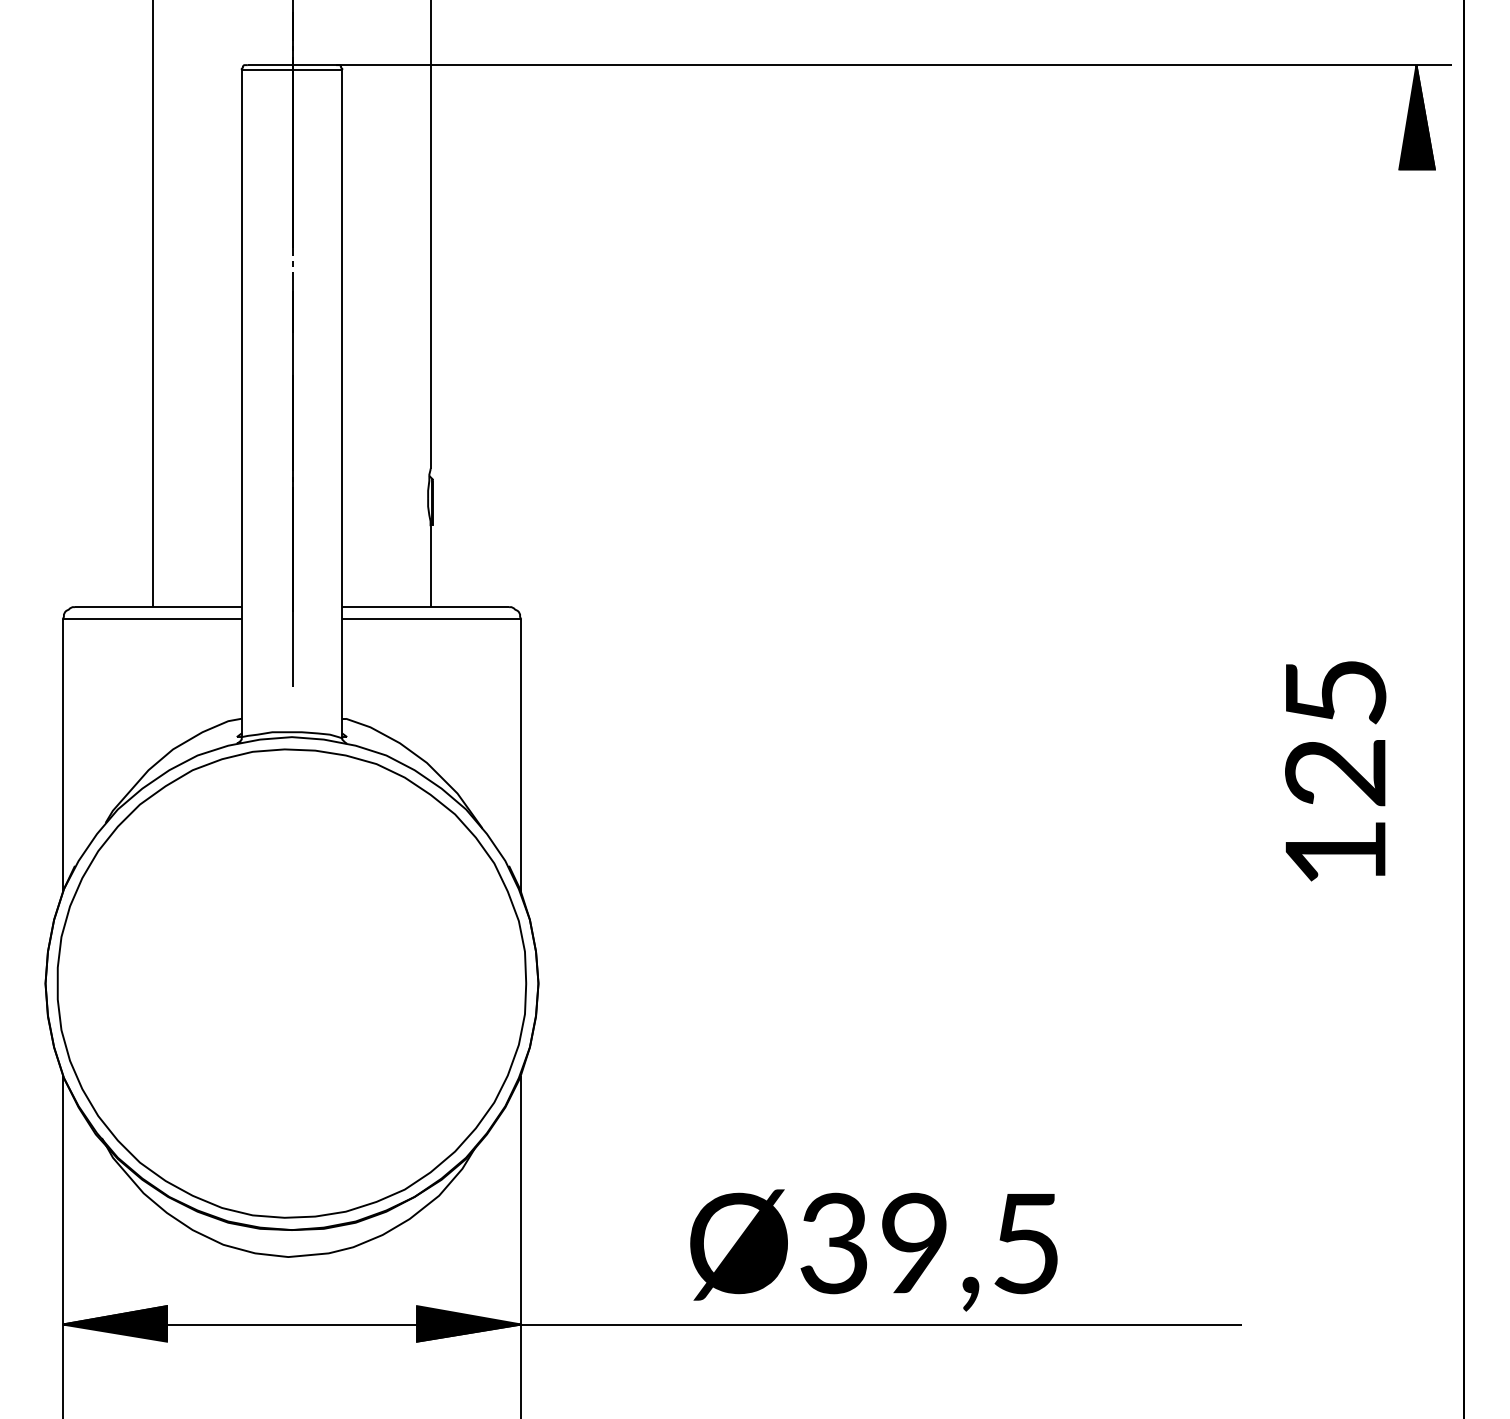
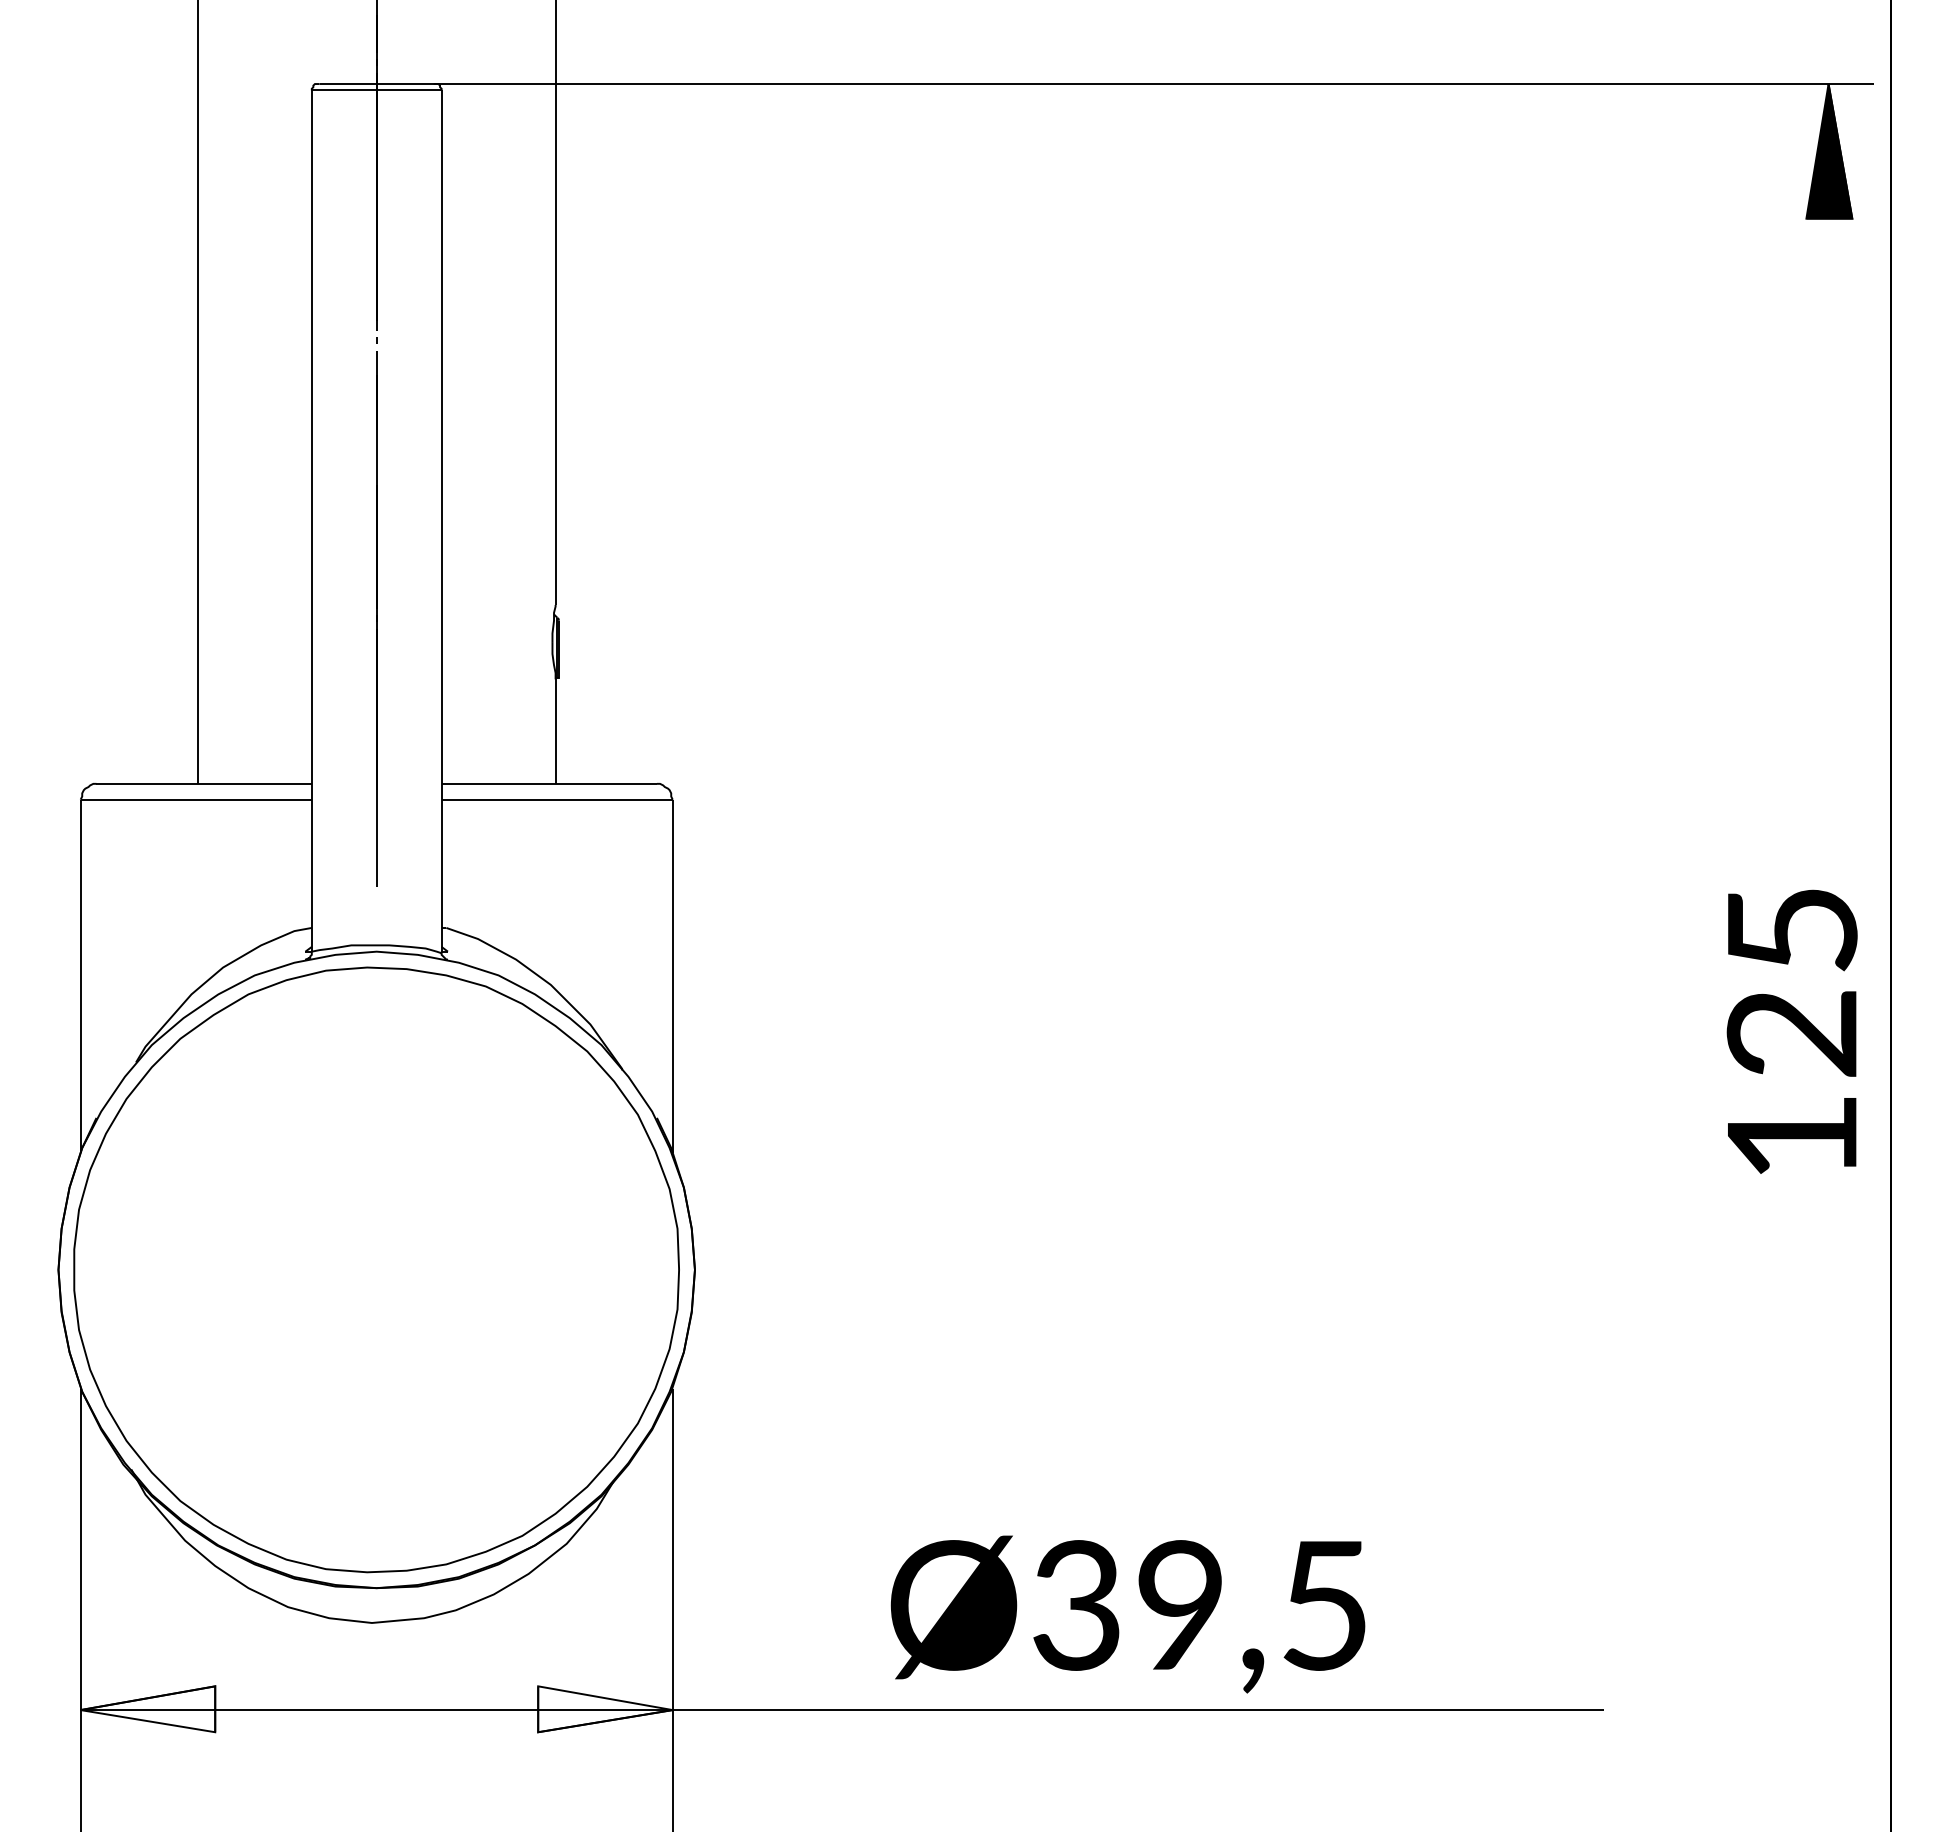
text: (1335, 771) -> (1791, 1031), moved
fill: (114, 1324) -> (147, 1709), removed
fill: (469, 1324) -> (605, 1709), removed

